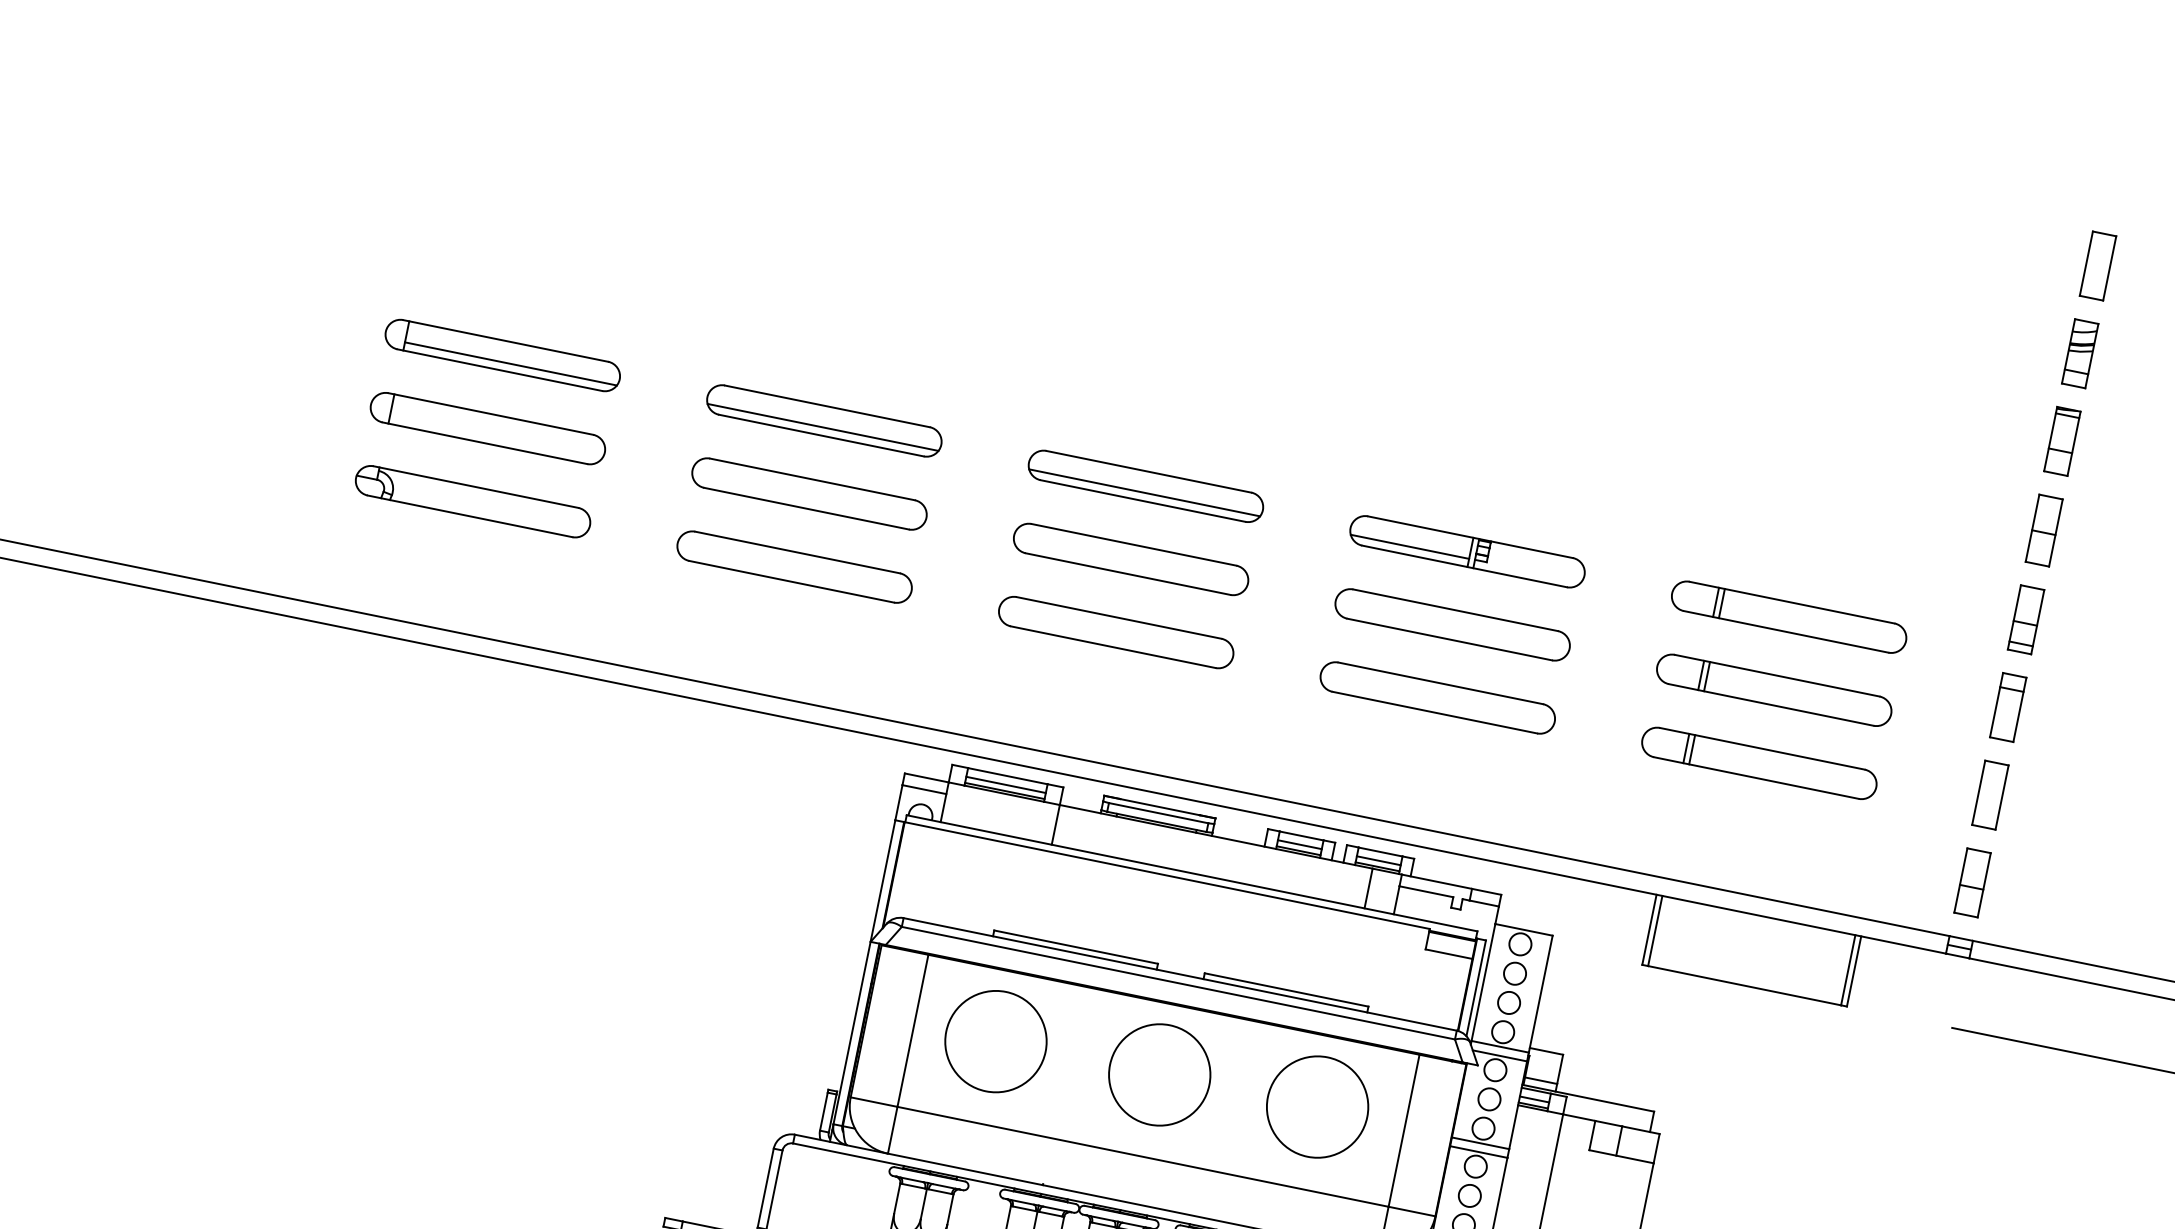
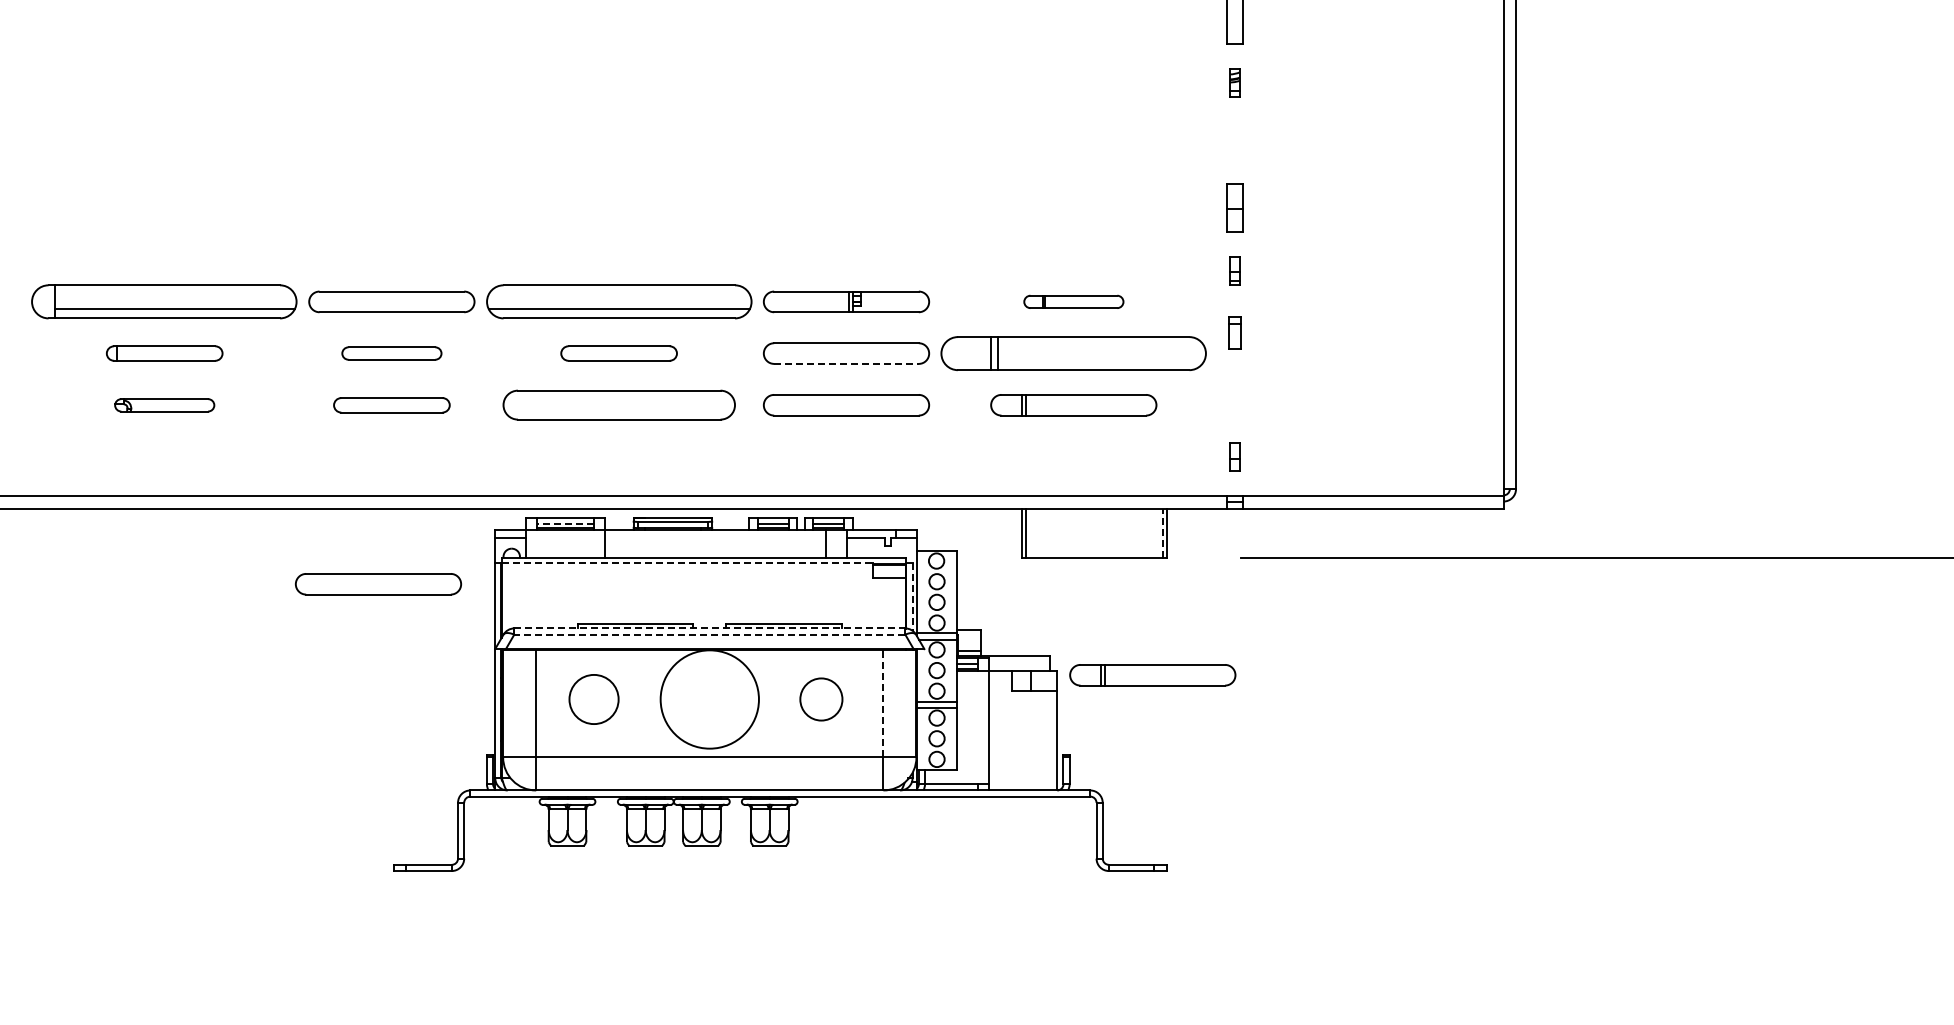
part: (2079, 353) -> (1234, 82), size x0.6
part: (502, 354) -> (164, 301), size x1.6
line: (822, 427) -> (391, 306), removed
part: (487, 428) -> (164, 353), size x0.7
part: (2061, 440) -> (1234, 144), removed
part: (1145, 485) -> (618, 301), size x1.6
part: (808, 493) -> (391, 353), size x0.6
part: (472, 502) -> (164, 405), size x0.6
line: (1409, 546) -> (806, 306), removed
part: (1130, 559) -> (618, 353), size x0.7
part: (794, 567) -> (391, 405), size x0.7
part: (1788, 616) -> (1073, 301), size x0.6
part: (2025, 619) -> (1234, 270), size x0.6
part: (1115, 632) -> (618, 405), size x1.4
line: (1451, 639) -> (847, 363), solid -> dashed
part: (1773, 690) -> (1073, 353), size x1.6
part: (2007, 706) -> (1234, 332), size x0.7
line: (1004, 784) -> (564, 523), solid -> dashed
part: (1989, 794) -> (1234, 394), removed
part: (724, 816) -> (378, 584), added
line: (1167, 876) -> (687, 563), solid -> dashed
part: (1971, 882) -> (1234, 456), size x0.6
line: (1847, 970) -> (1162, 533), solid -> dashed
line: (1179, 974) -> (709, 628), solid -> dashed
line: (1177, 982) -> (709, 634), solid -> dashed
line: (1475, 988) -> (912, 597), solid -> dashed
circle: (995, 1041) -> (593, 699), size x0.7
circle: (1159, 1074) -> (709, 699), size x1.4
circle: (1317, 1107) -> (821, 699), size x0.6
line: (1404, 1130) -> (883, 703), solid -> dashed
part: (1792, 1168) -> (1152, 675), added

